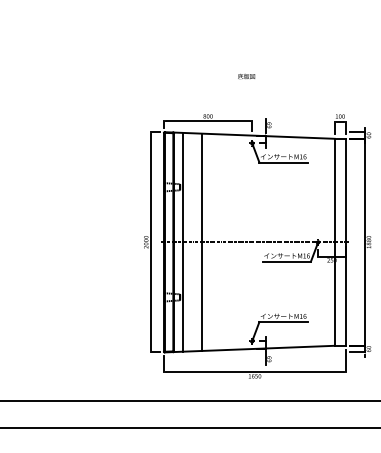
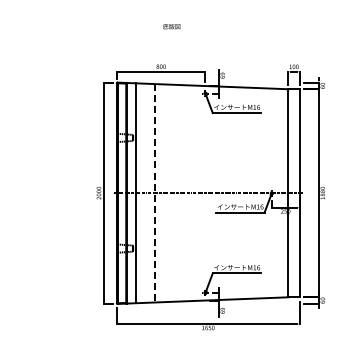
text: (246, 76) -> (171, 26), moved
line: (201, 242) -> (154, 193), solid -> dashed

